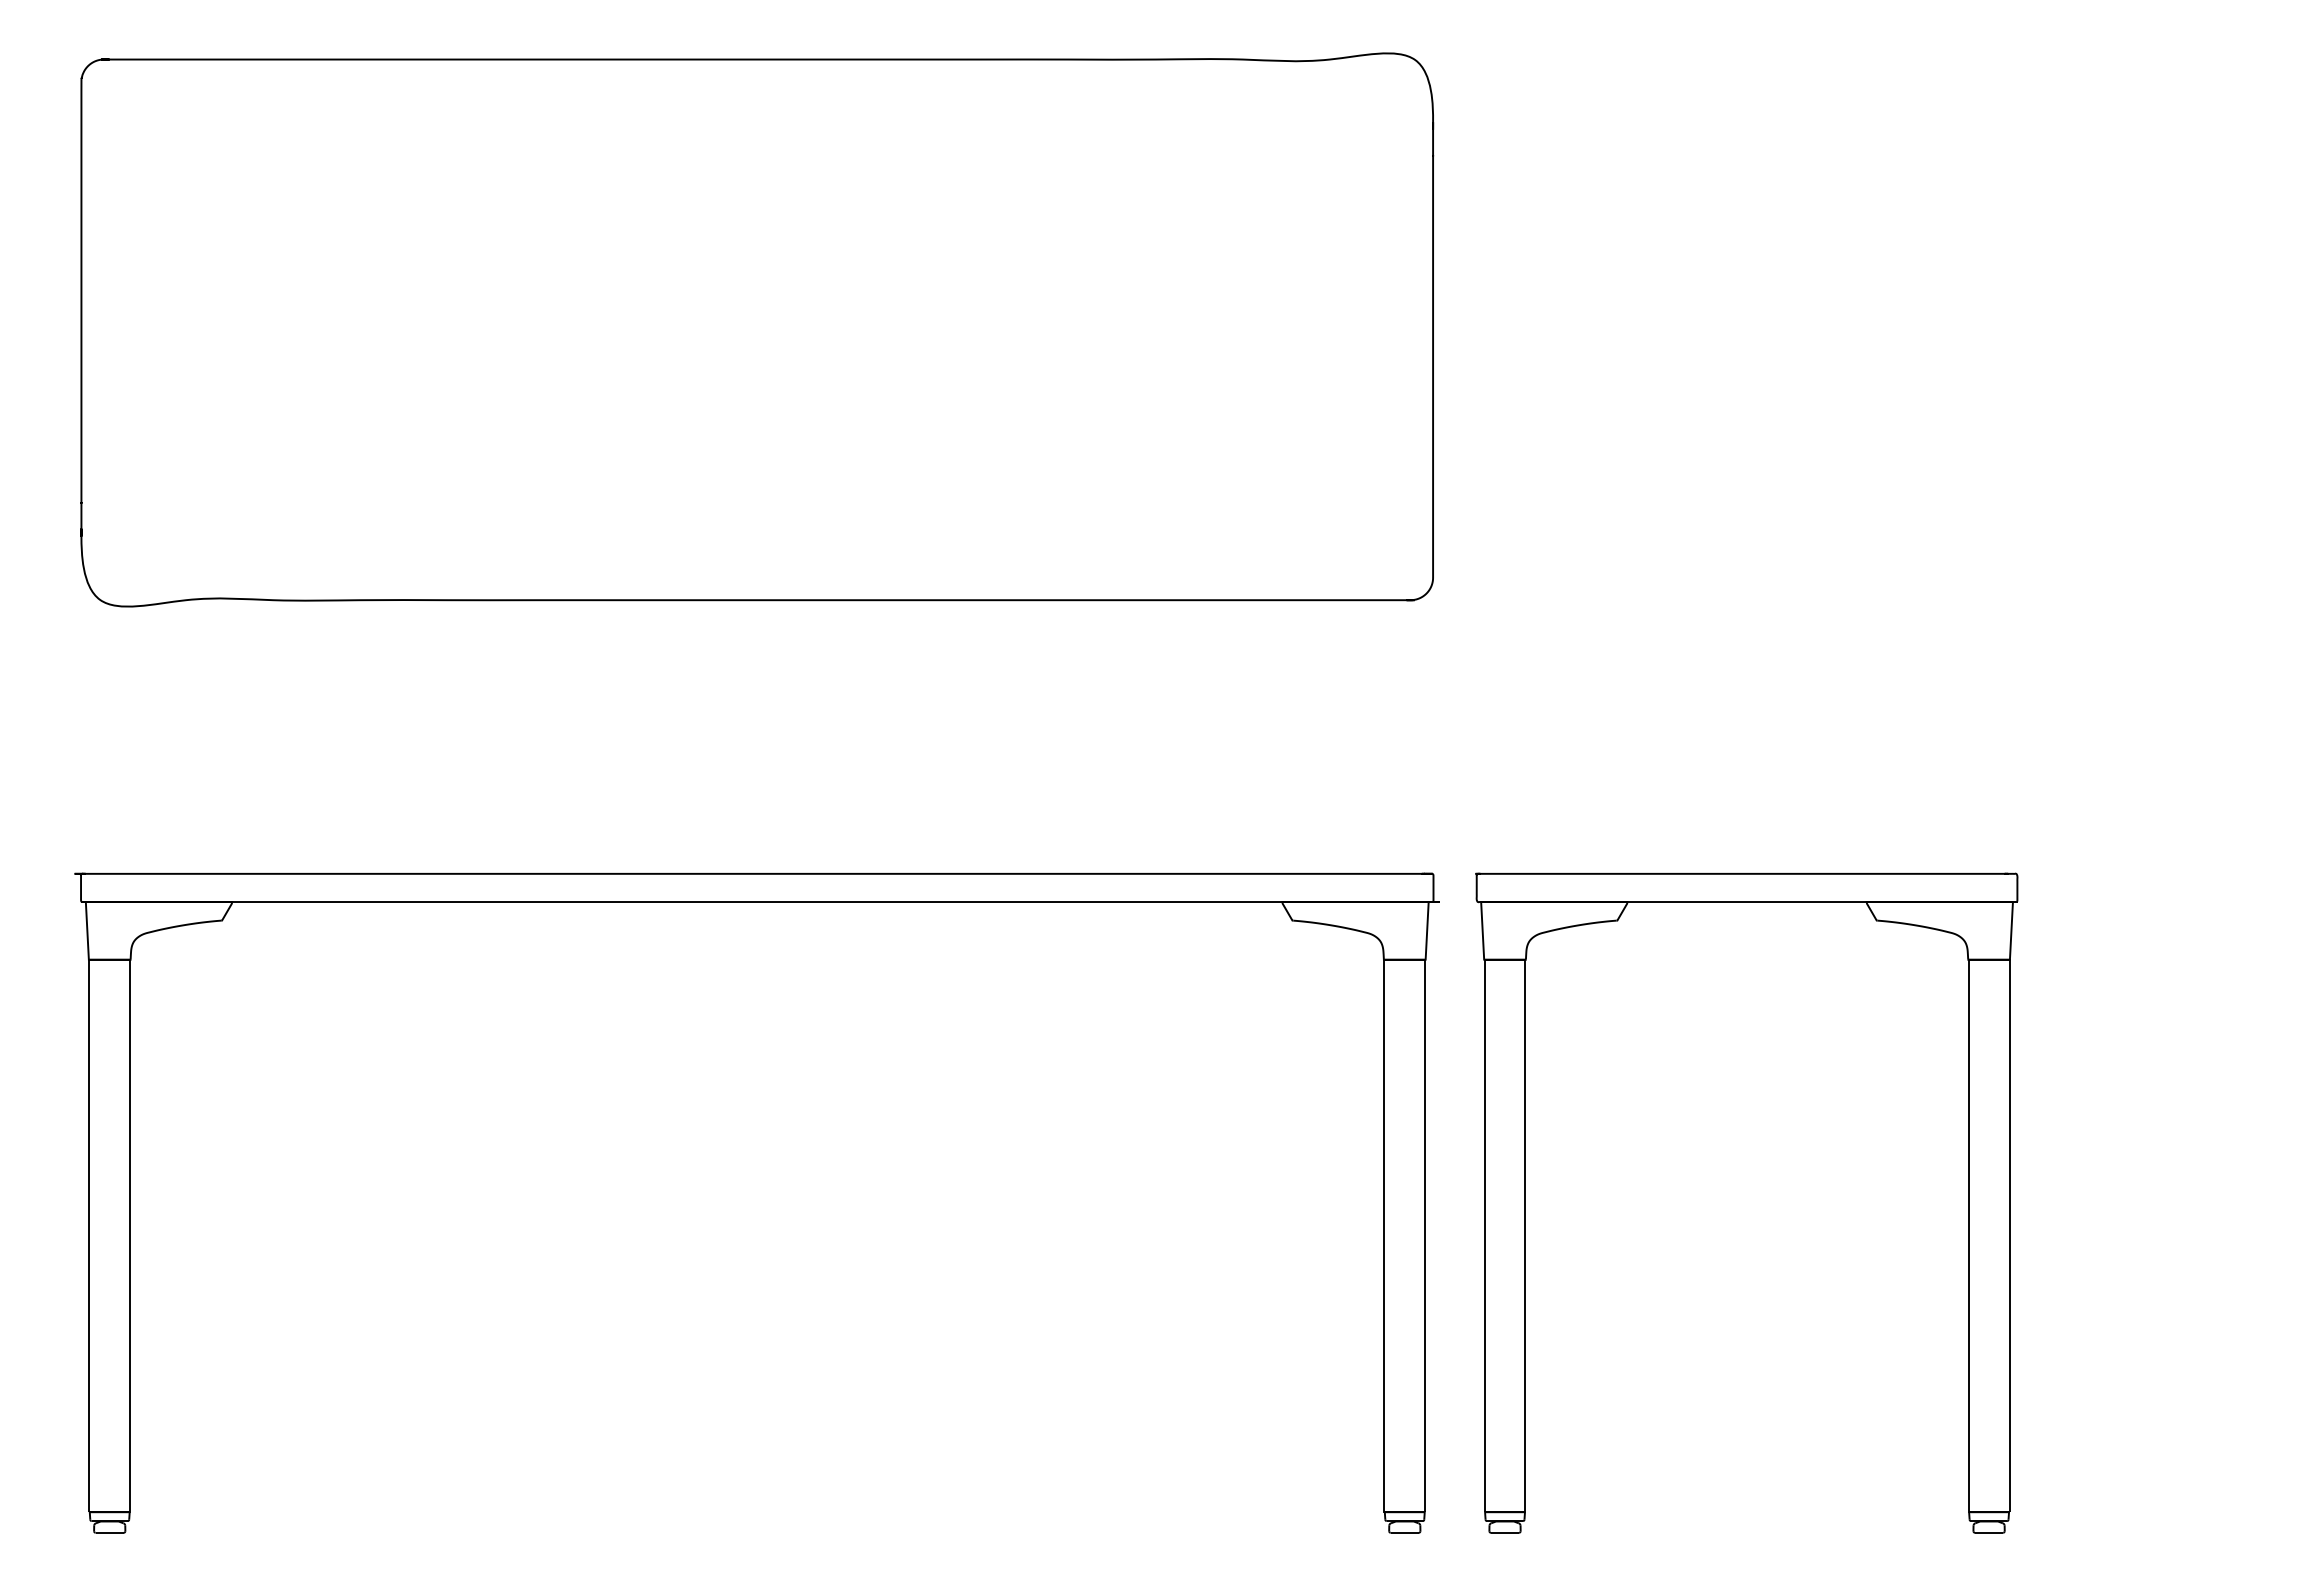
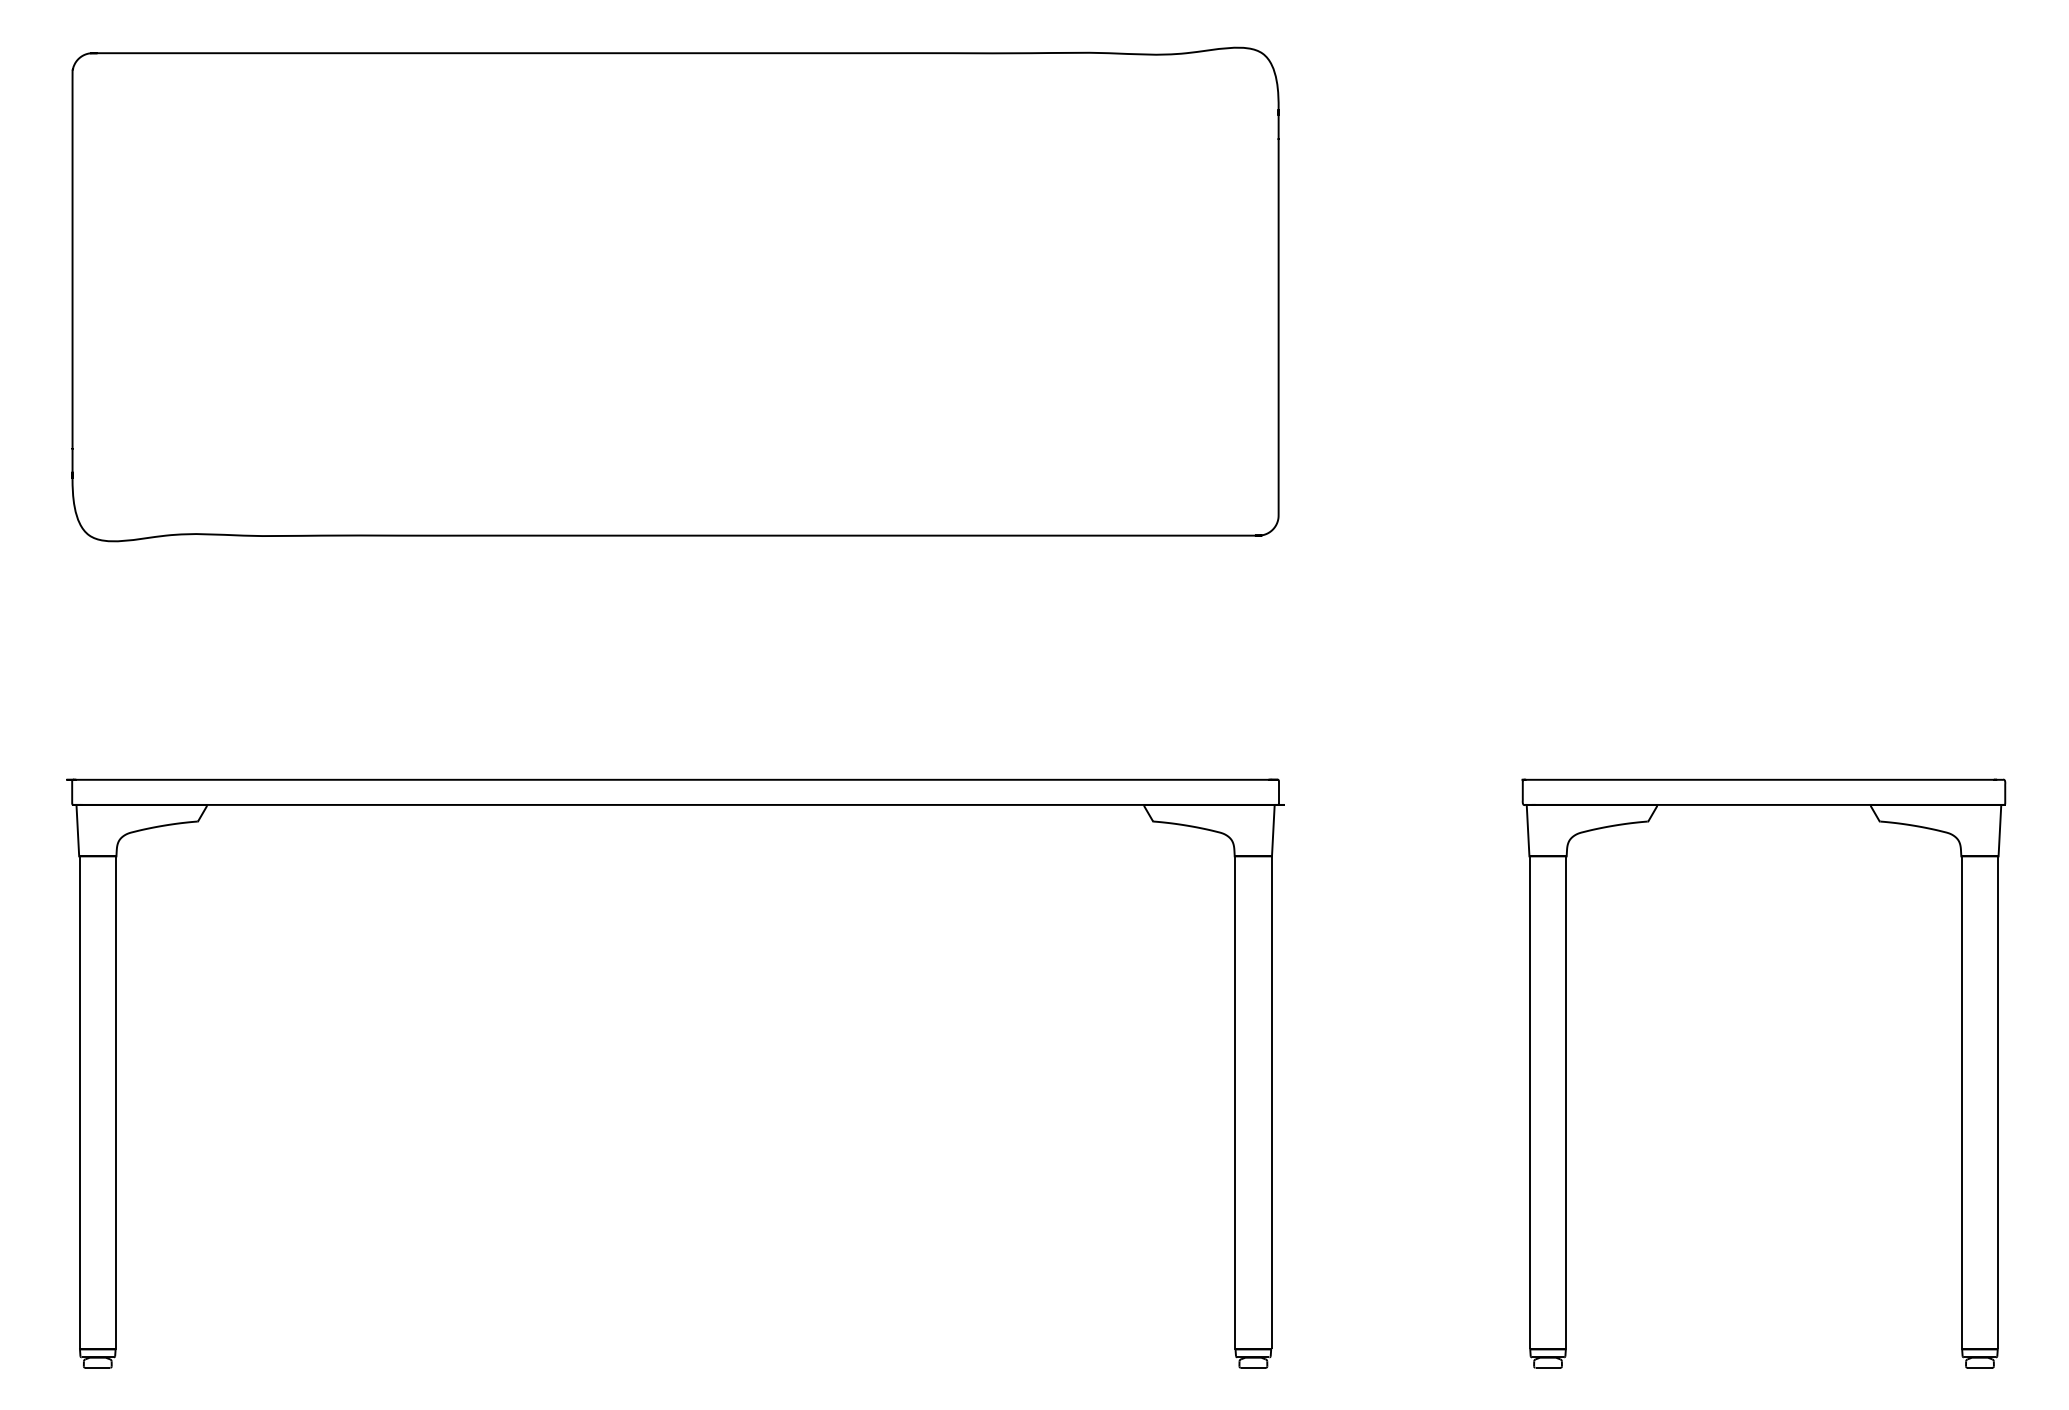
part: (1525, 1202) -> (1566, 1073), moved

